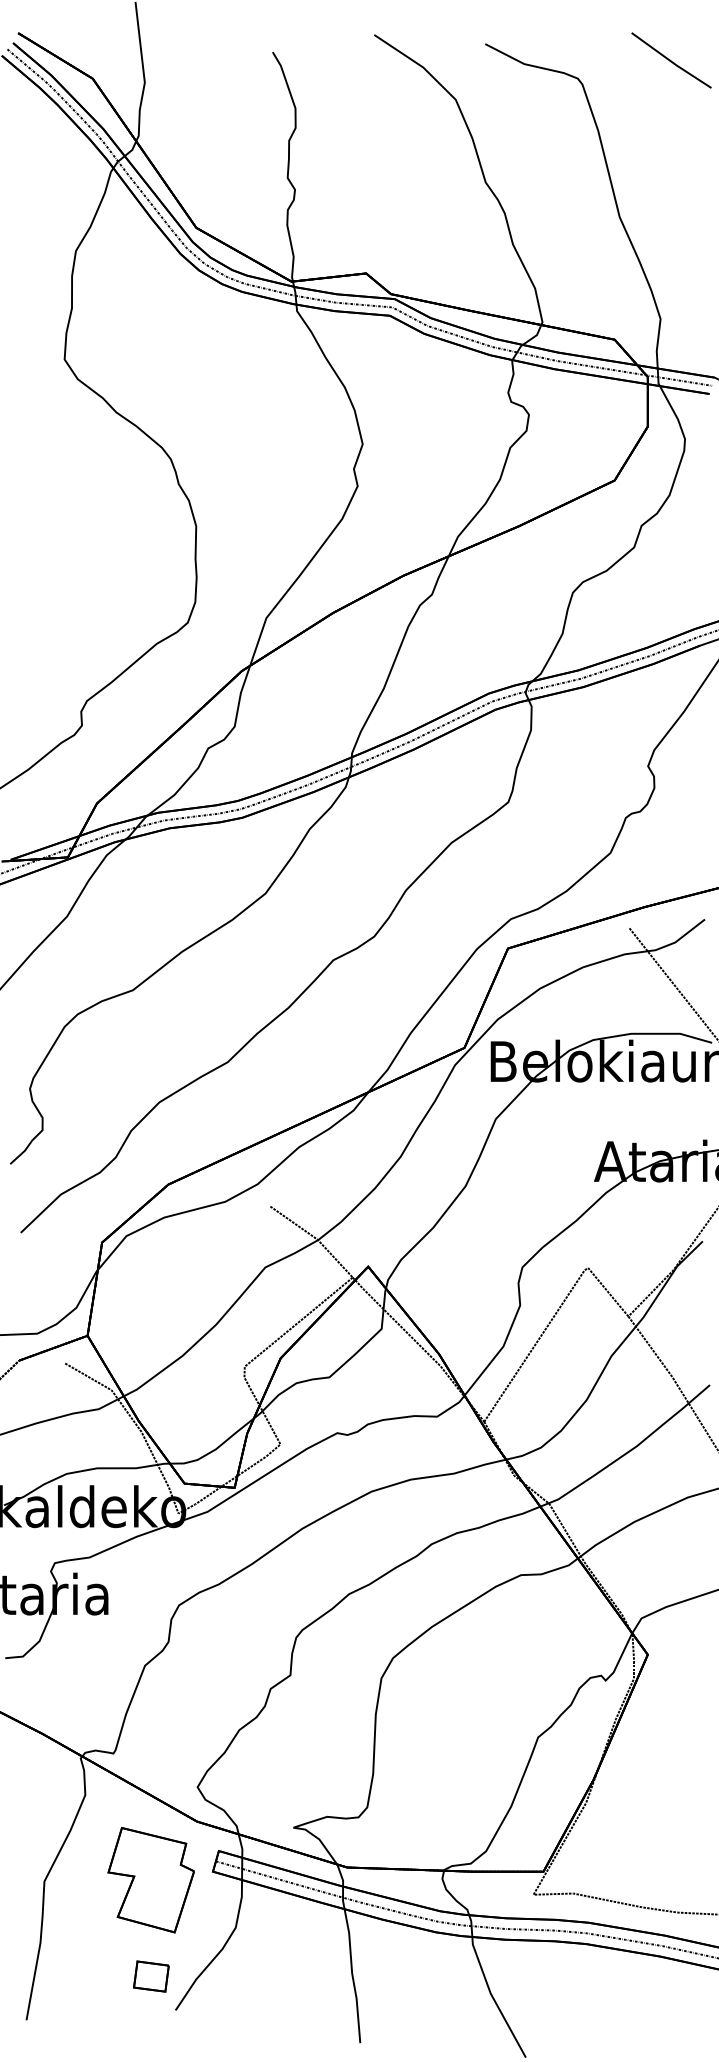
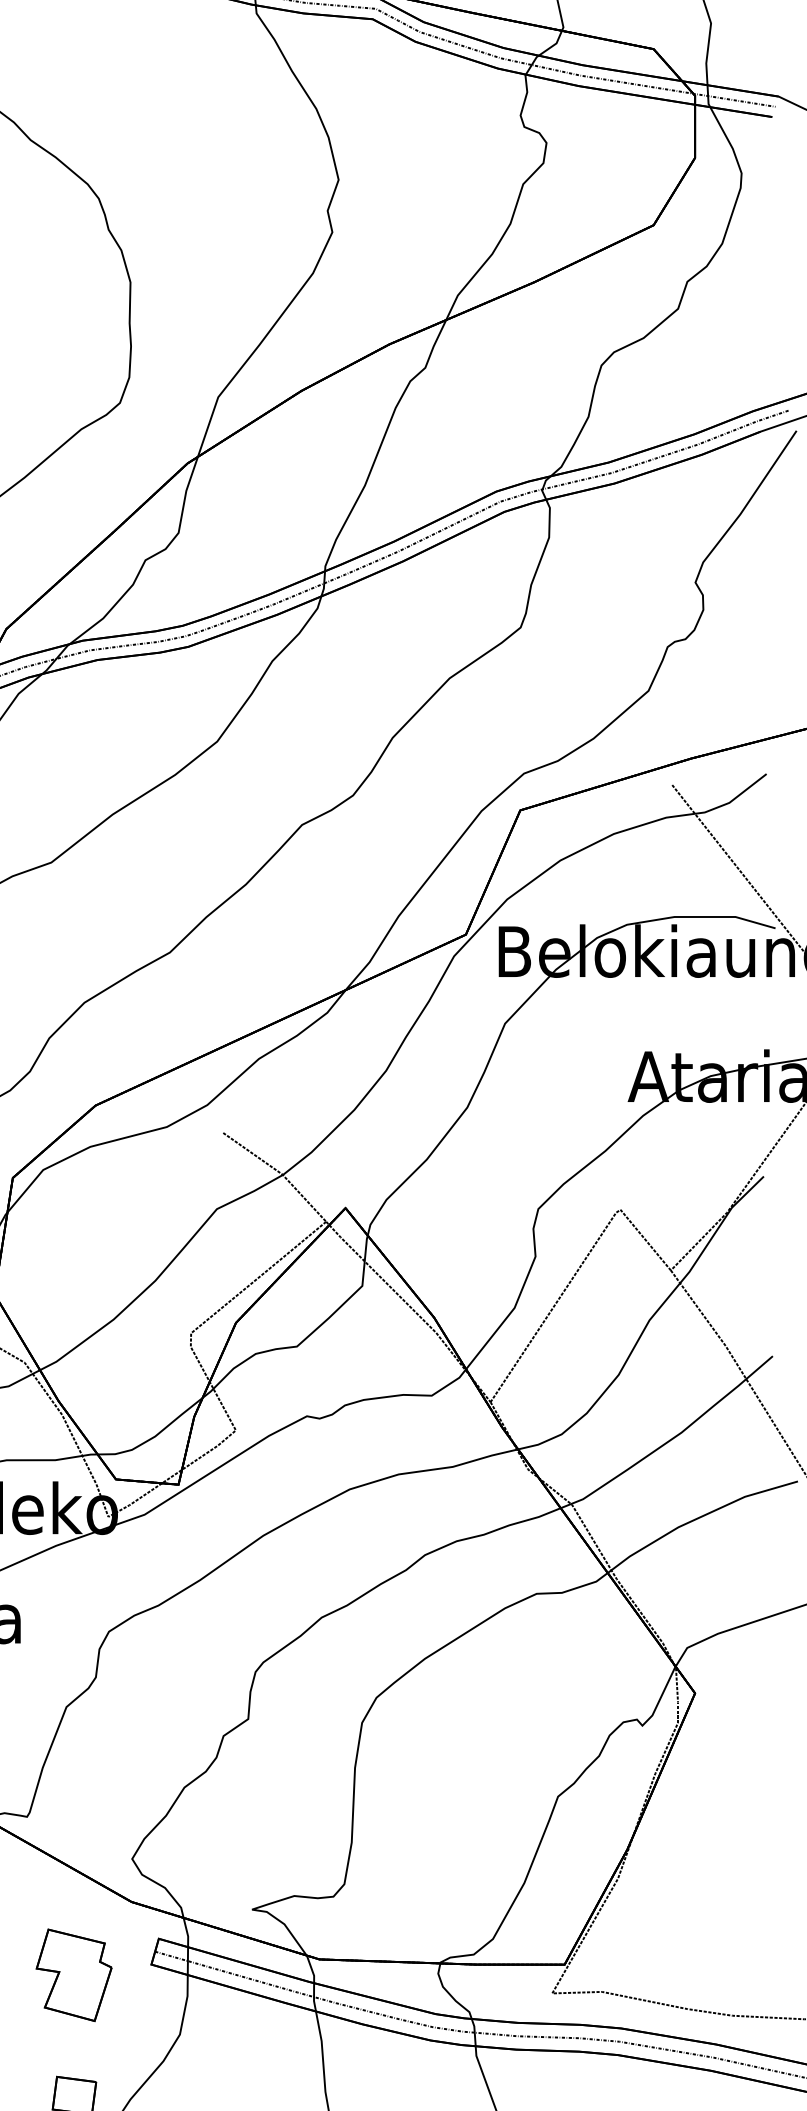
part: (150, 1880) -> (73, 1975), size x0.7

